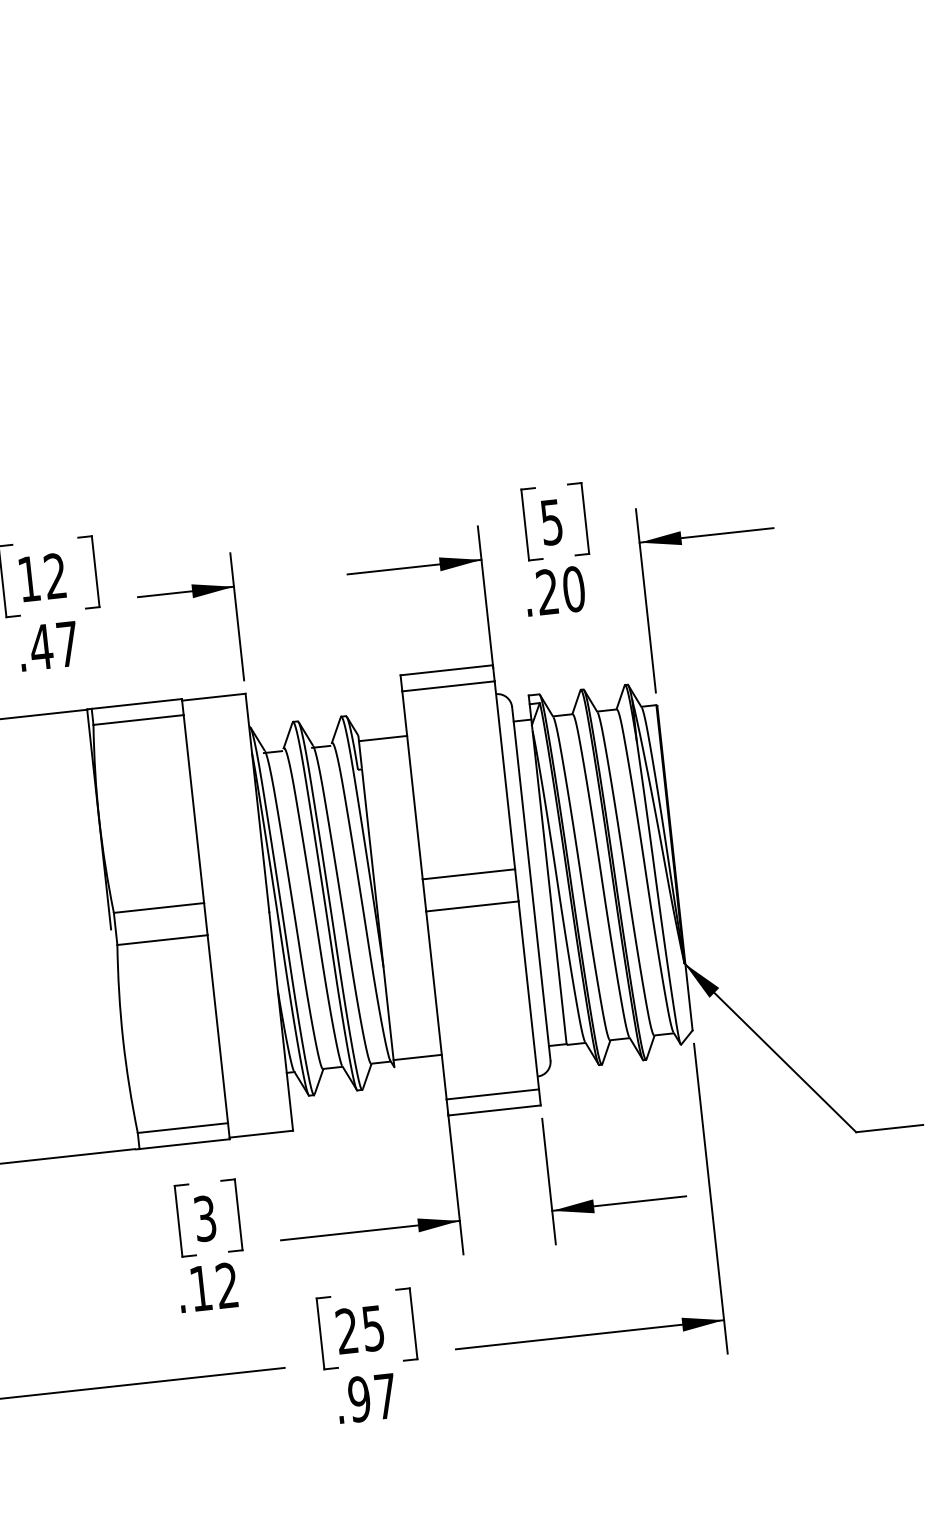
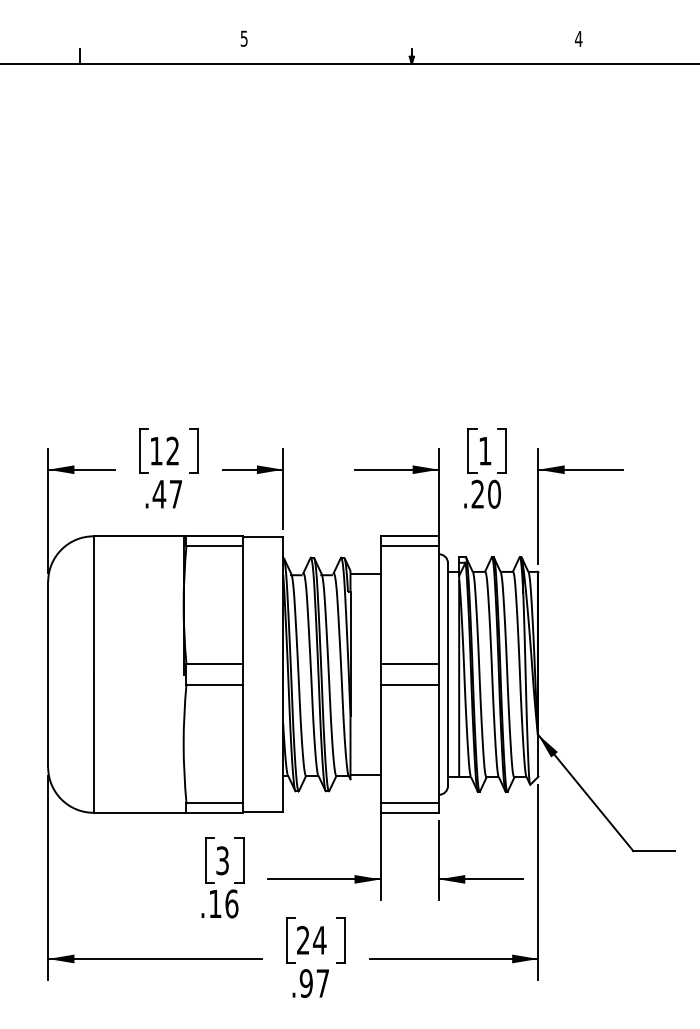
text: (552, 522) -> (485, 451), 5 -> 1
text: (226, 1285) -> (231, 903), .12 -> .16
text: (372, 1328) -> (319, 940), 25 -> 24

